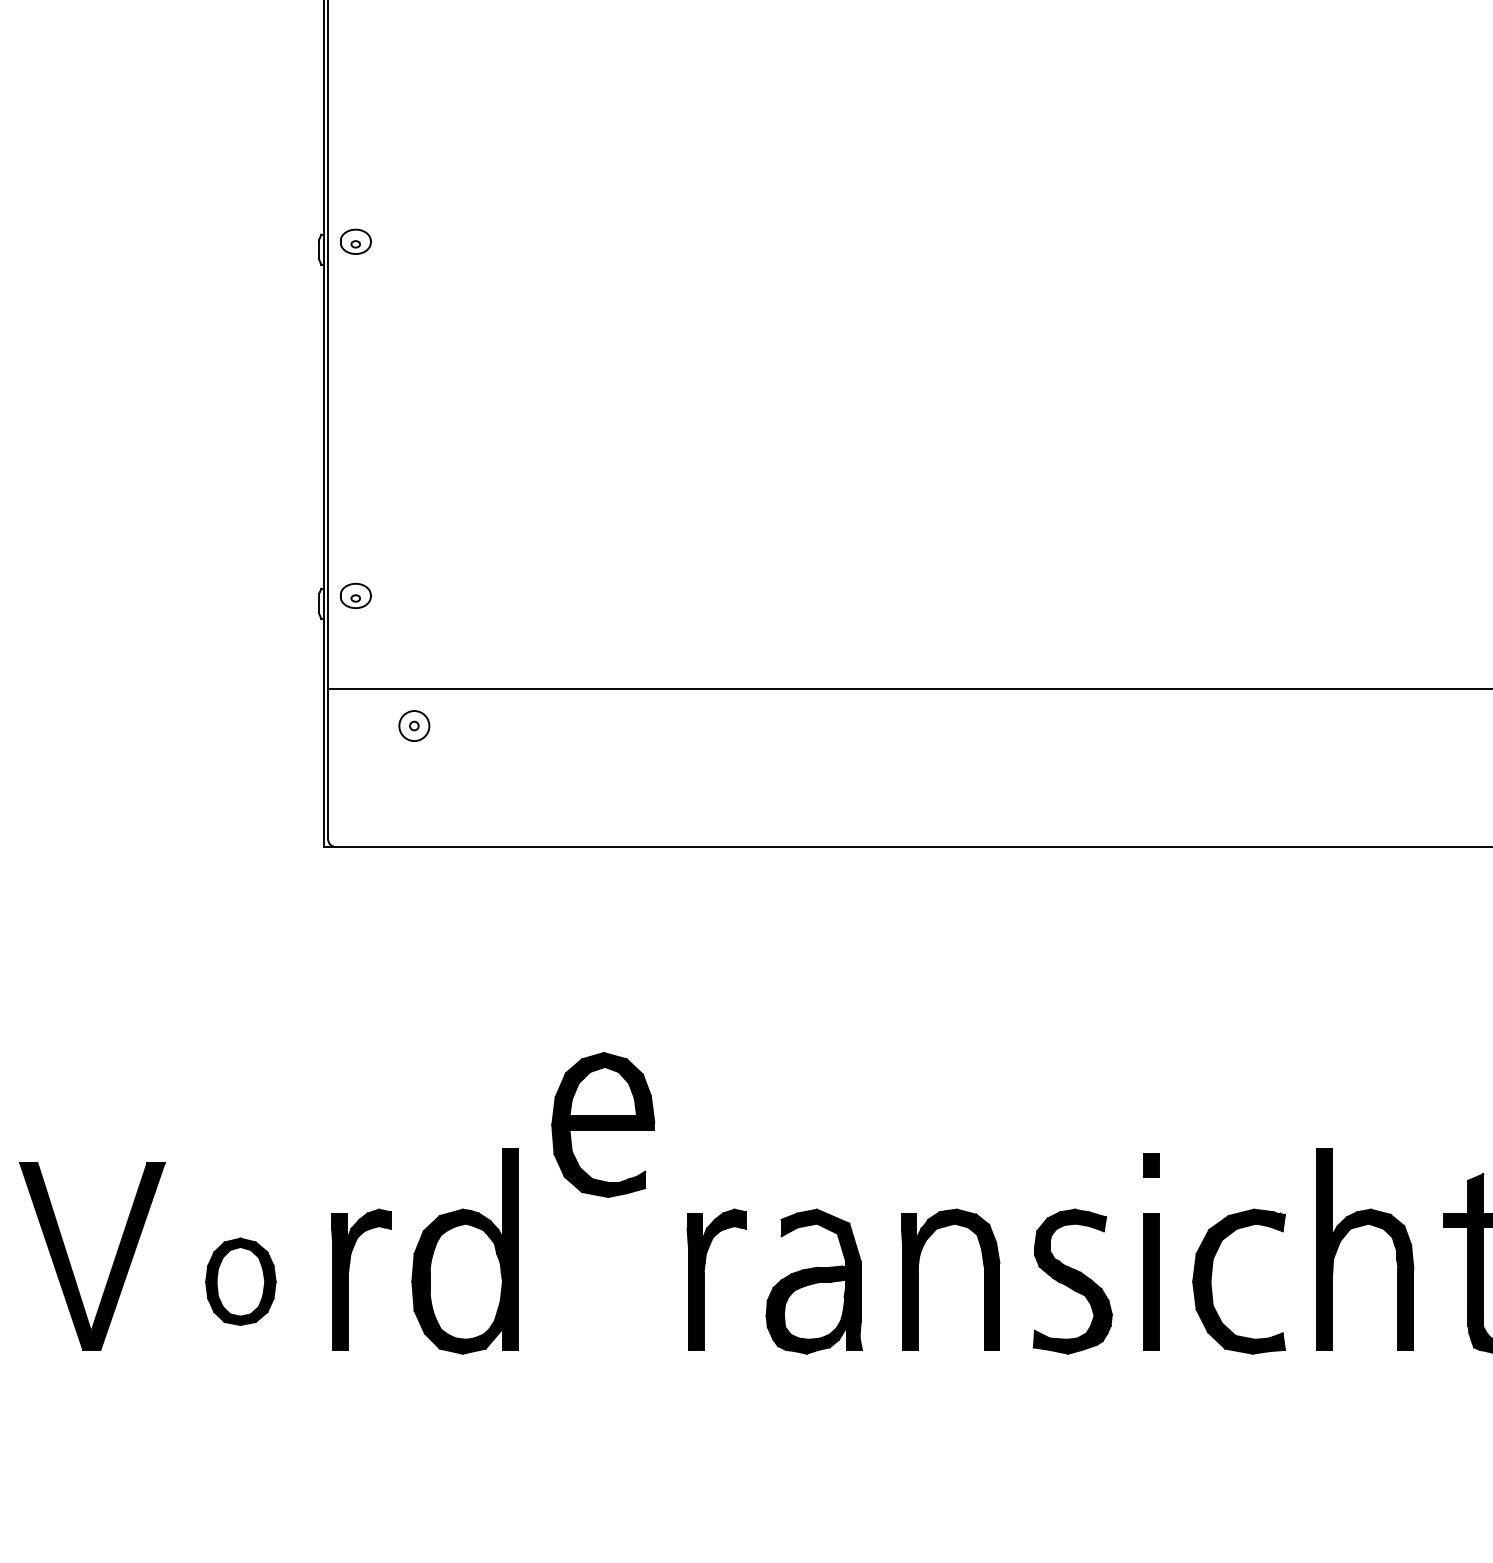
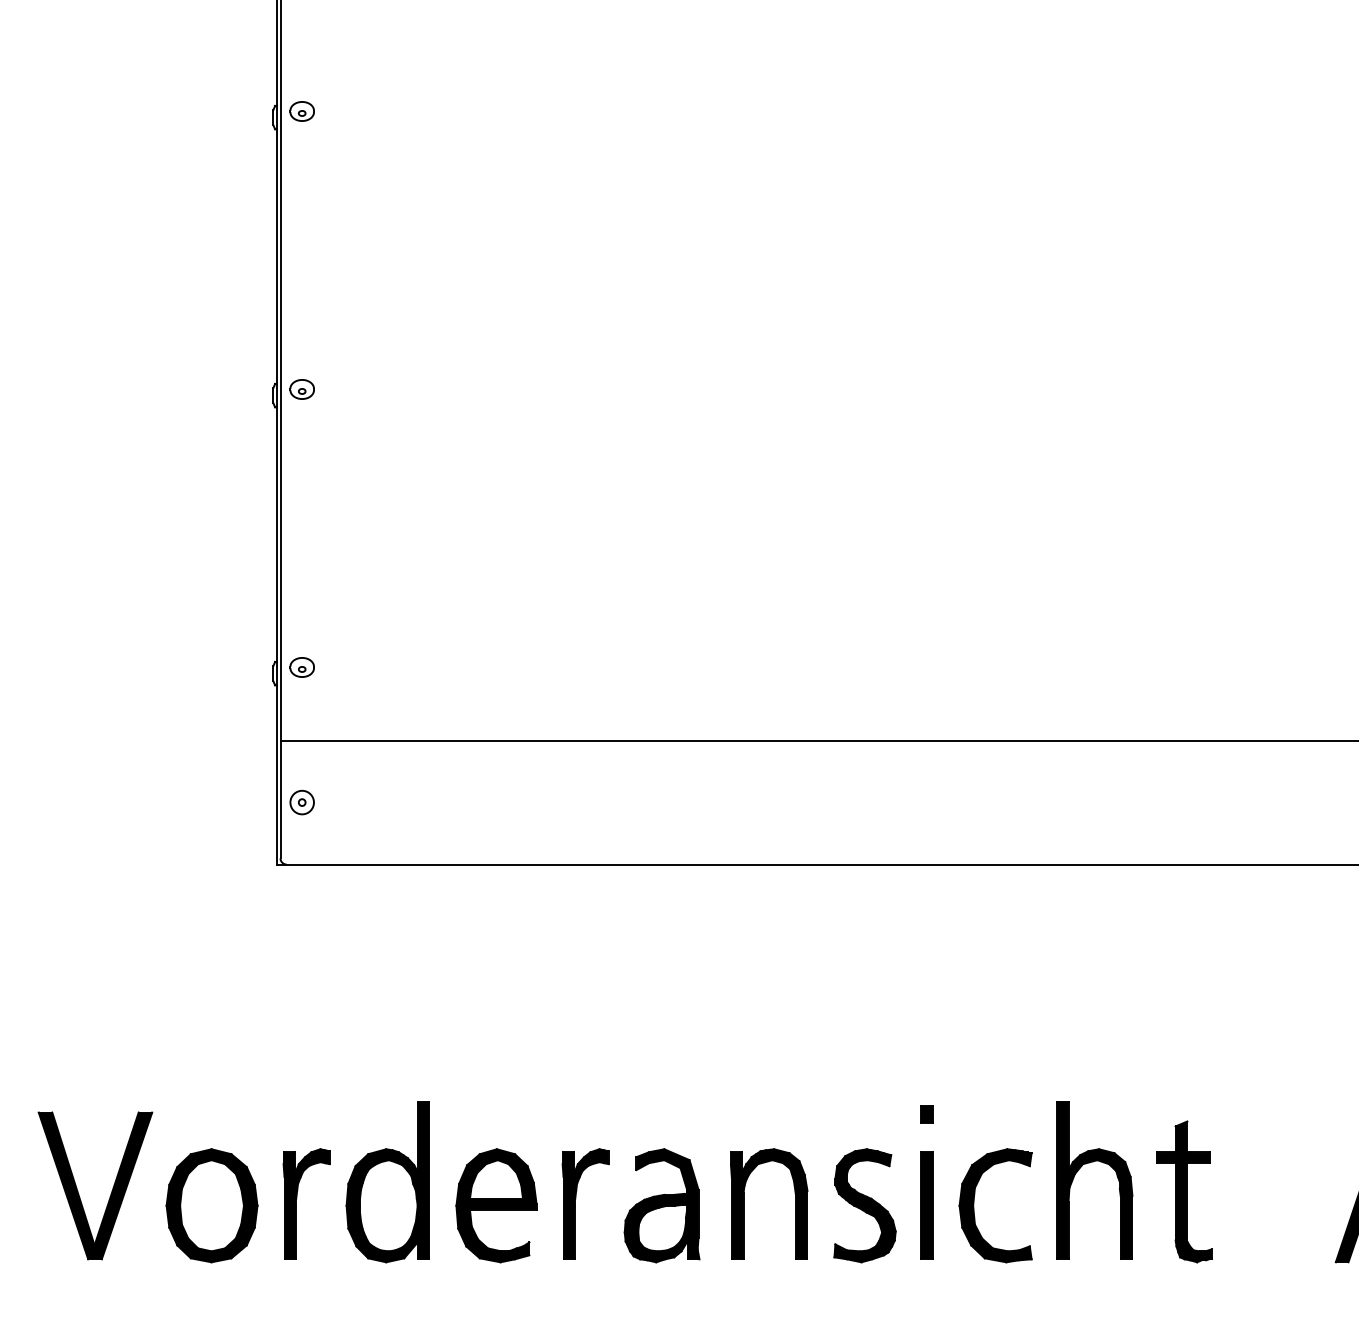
part: (413, 725) -> (301, 802), moved
part: (603, 1124) -> (496, 1205), moved
part: (240, 1281) -> (211, 1205), size x1.67

